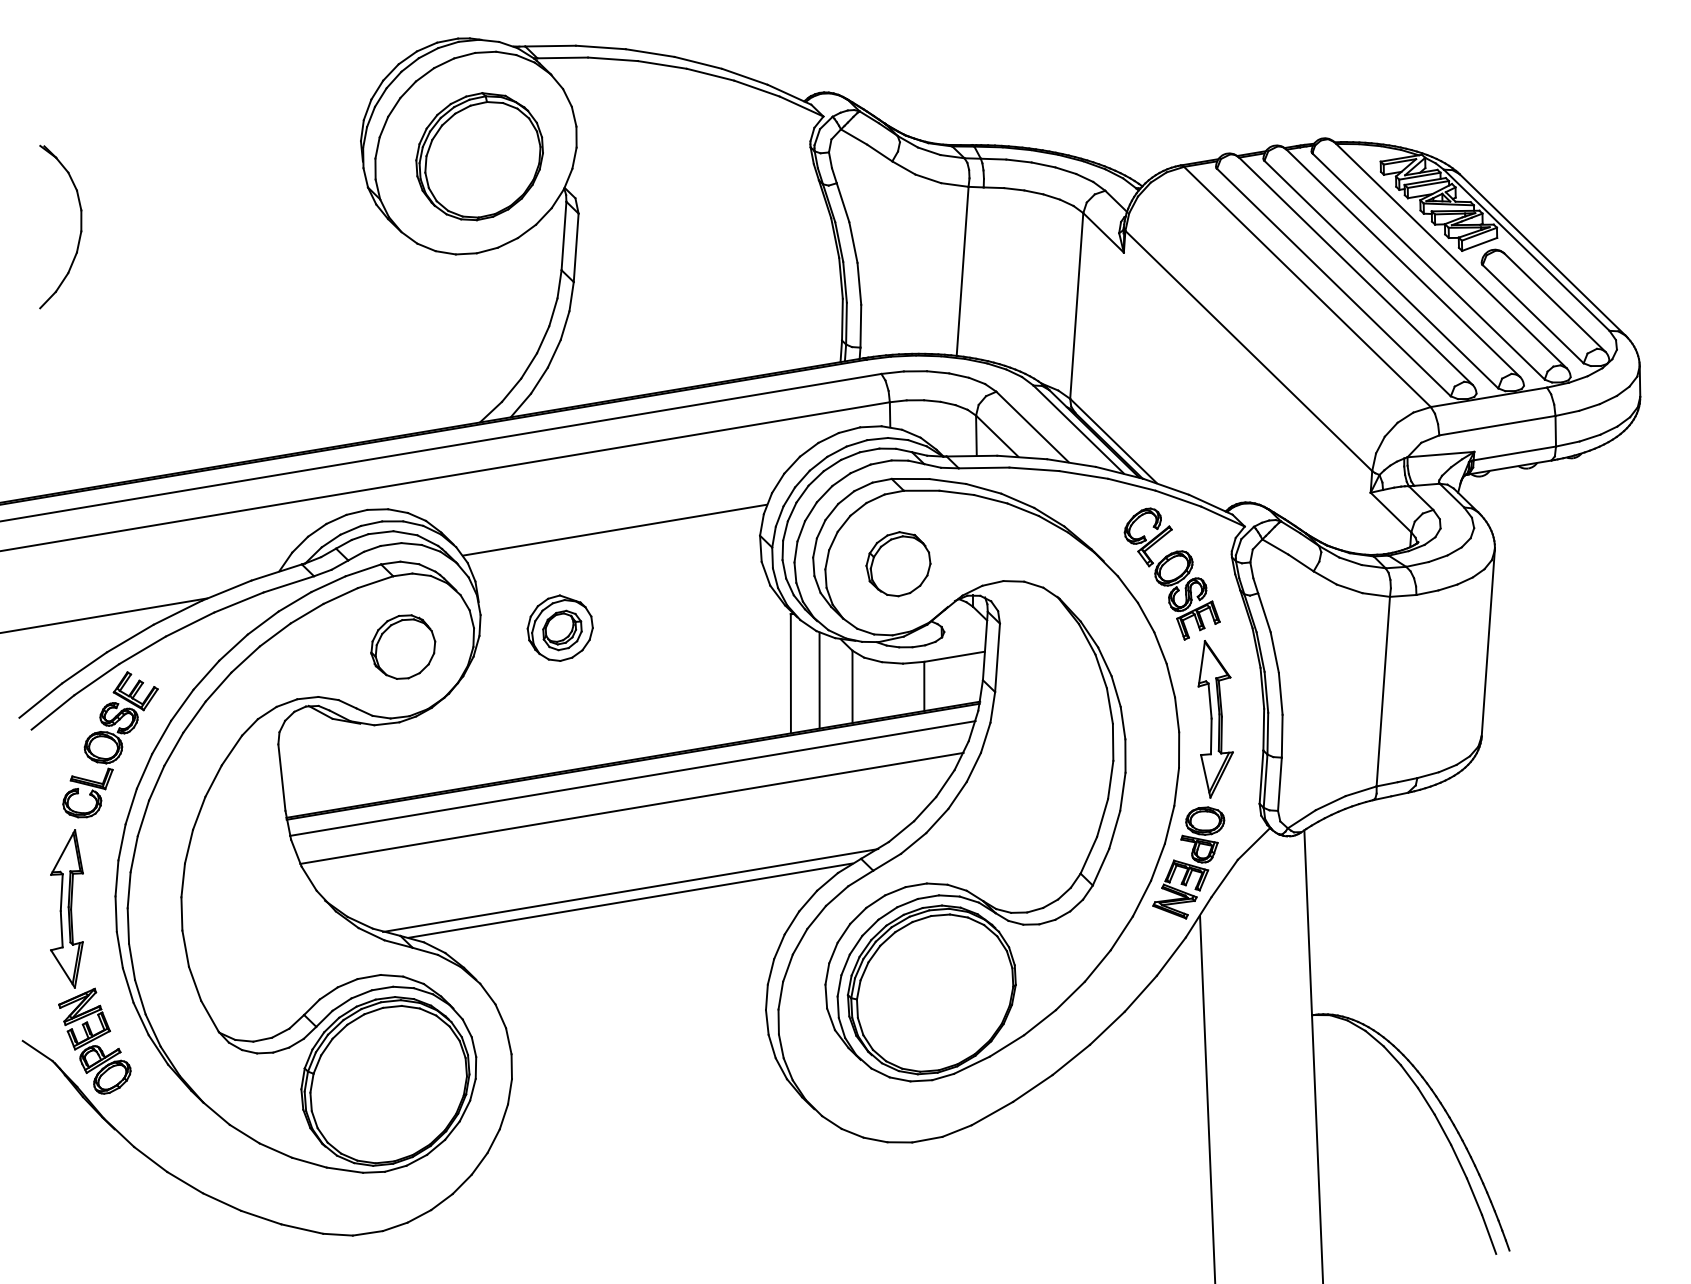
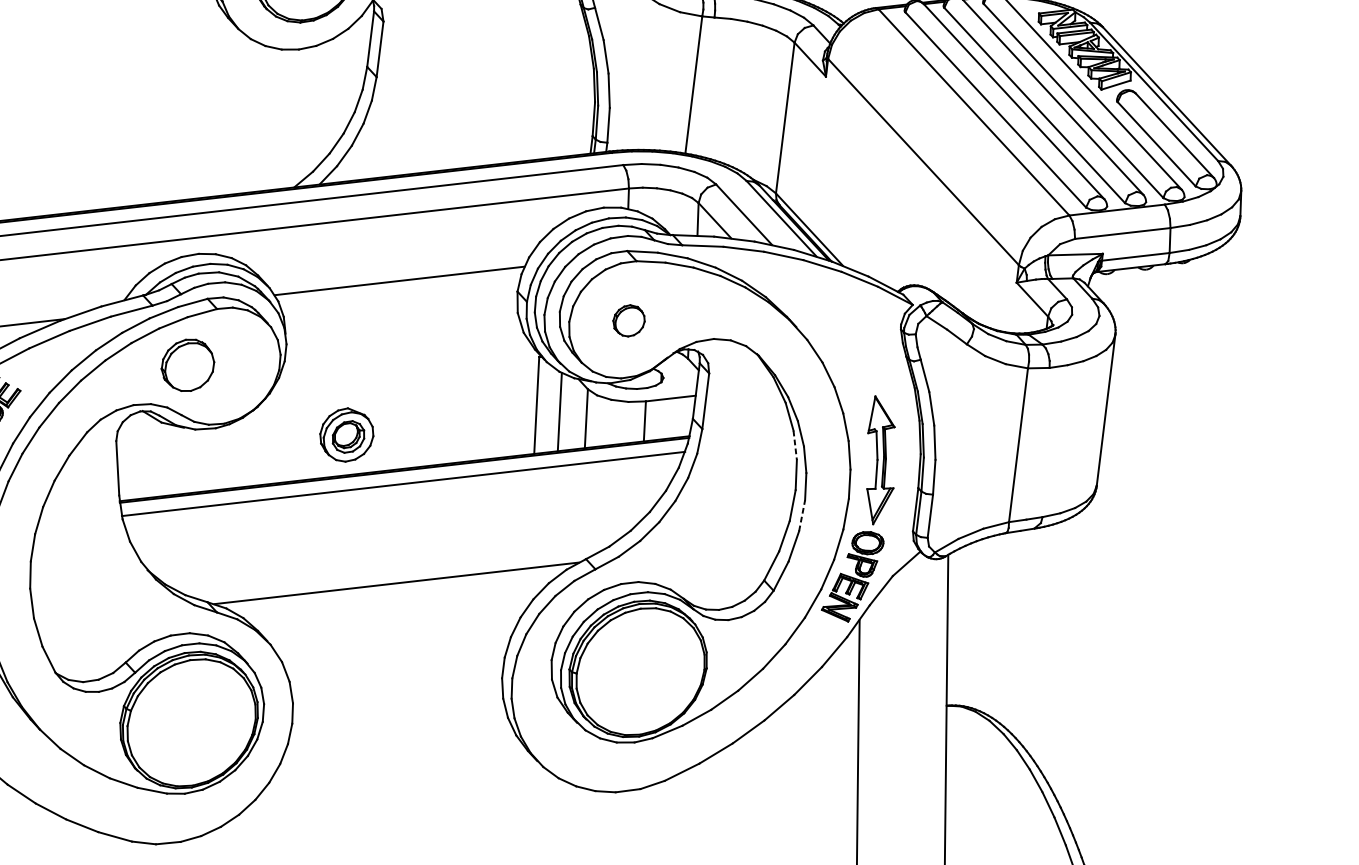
part: (898, 564) -> (629, 321), size x0.6
part: (1171, 573) -> (851, 339), removed
part: (559, 627) -> (346, 434), moved
part: (403, 646) -> (188, 364), moved
line: (1109, 706) -> (794, 445), solid -> dashed
line: (1122, 791) -> (801, 515), solid -> dashed
line: (631, 807) -> (401, 507), removed
line: (630, 890) -> (396, 575), removed

